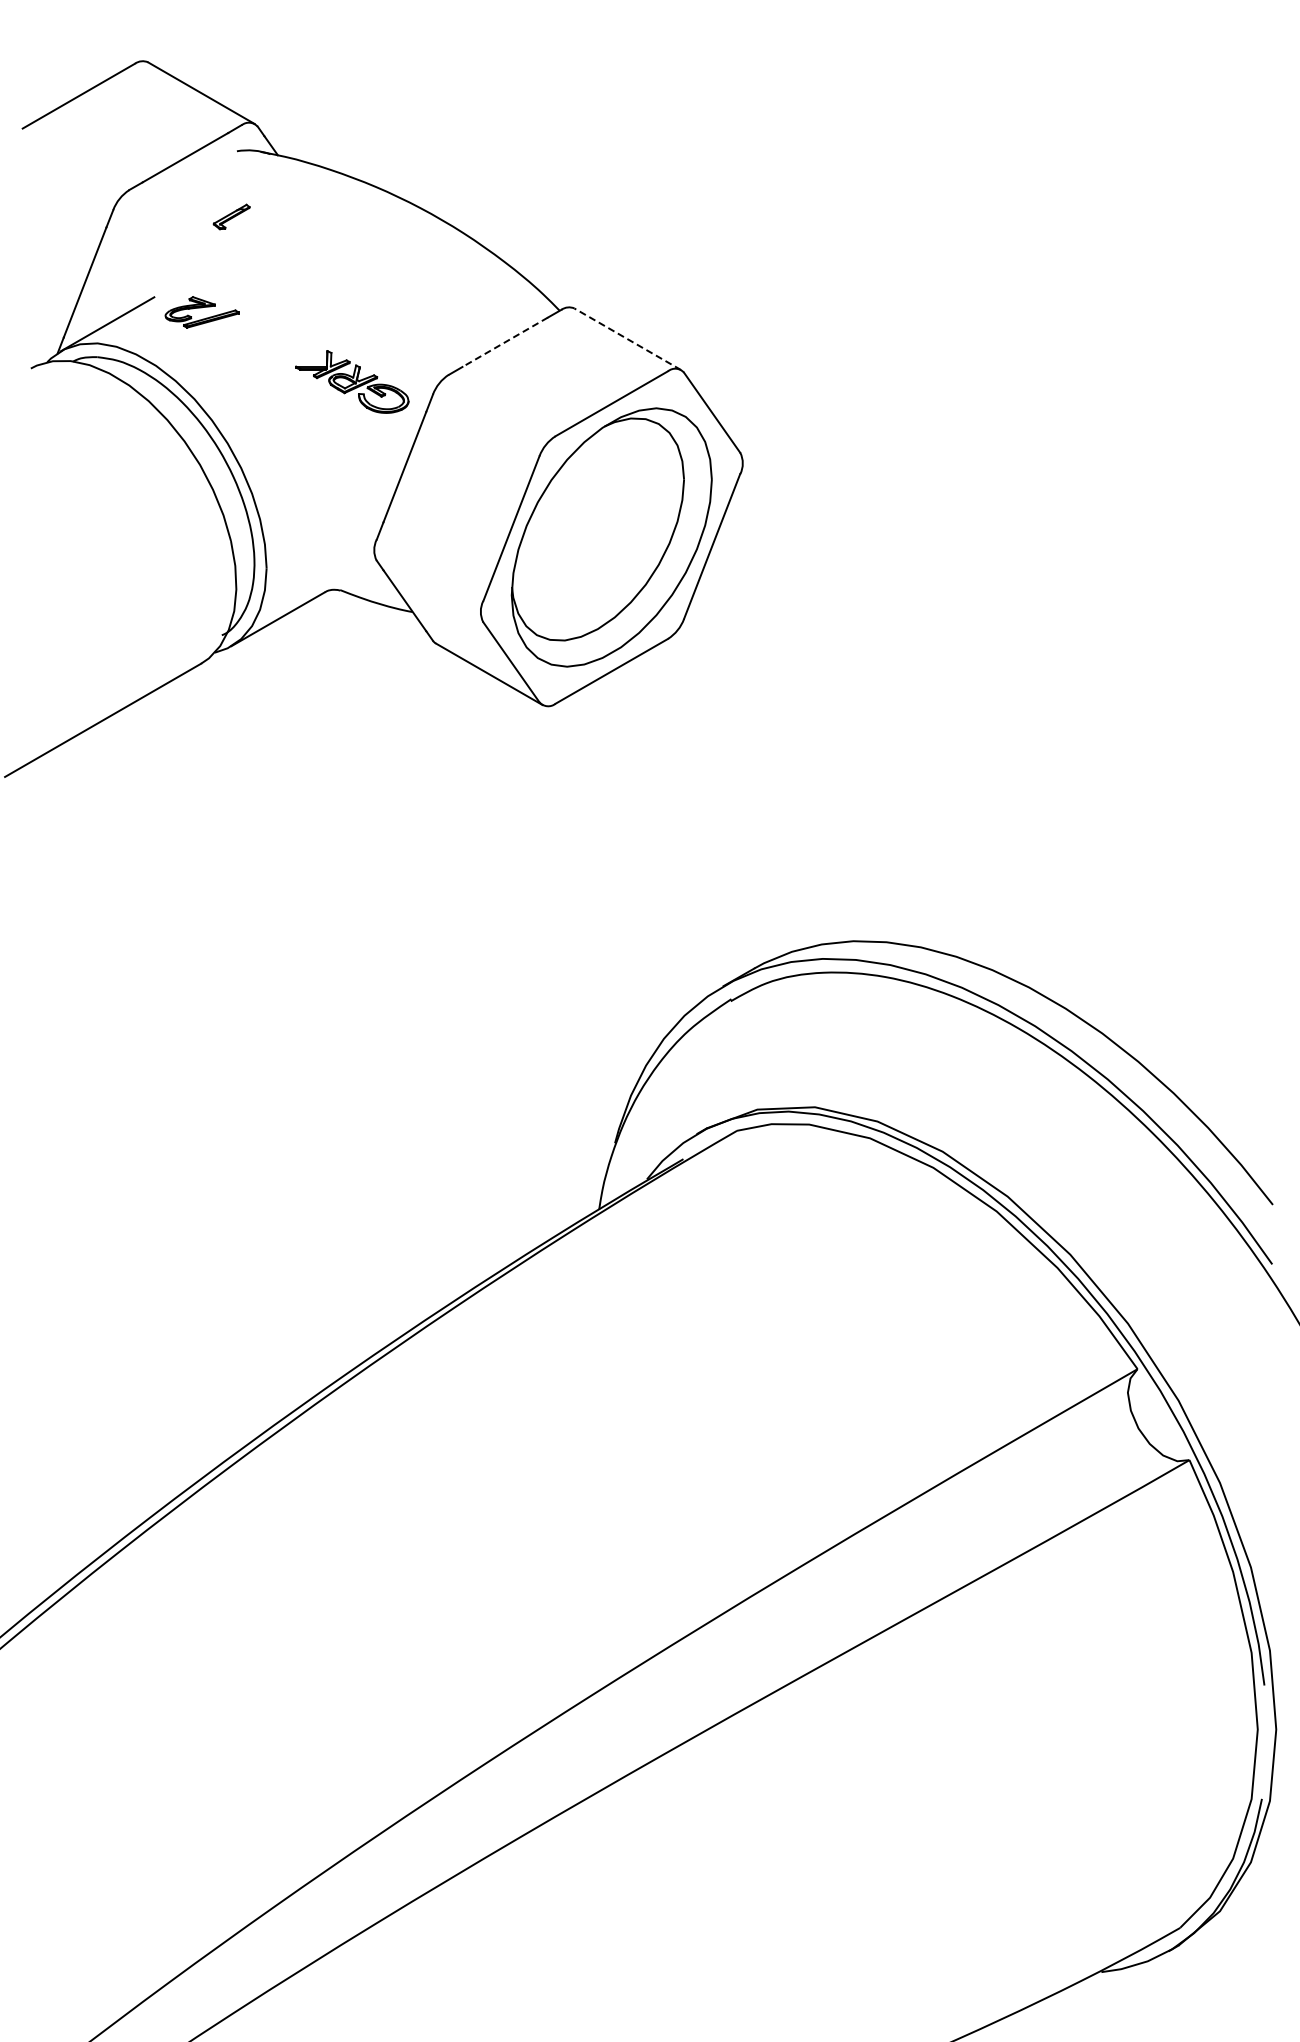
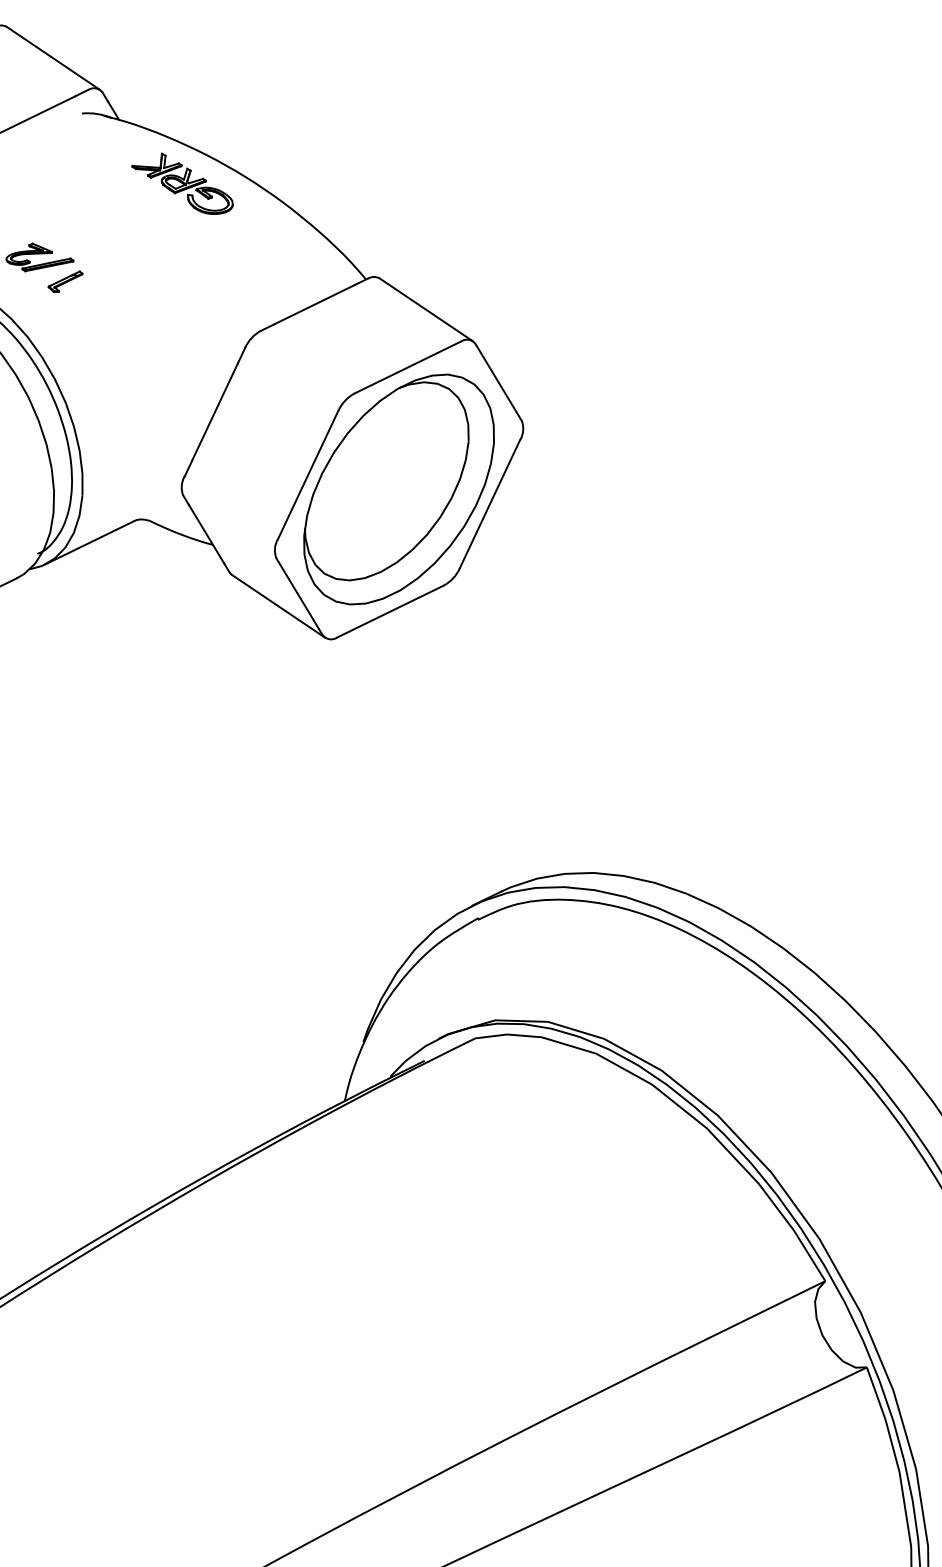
part: (231, 216) -> (65, 281), moved
line: (627, 339) -> (426, 310), dashed -> solid
line: (504, 342) -> (313, 304), dashed -> solid
part: (352, 381) -> (182, 183), moved

